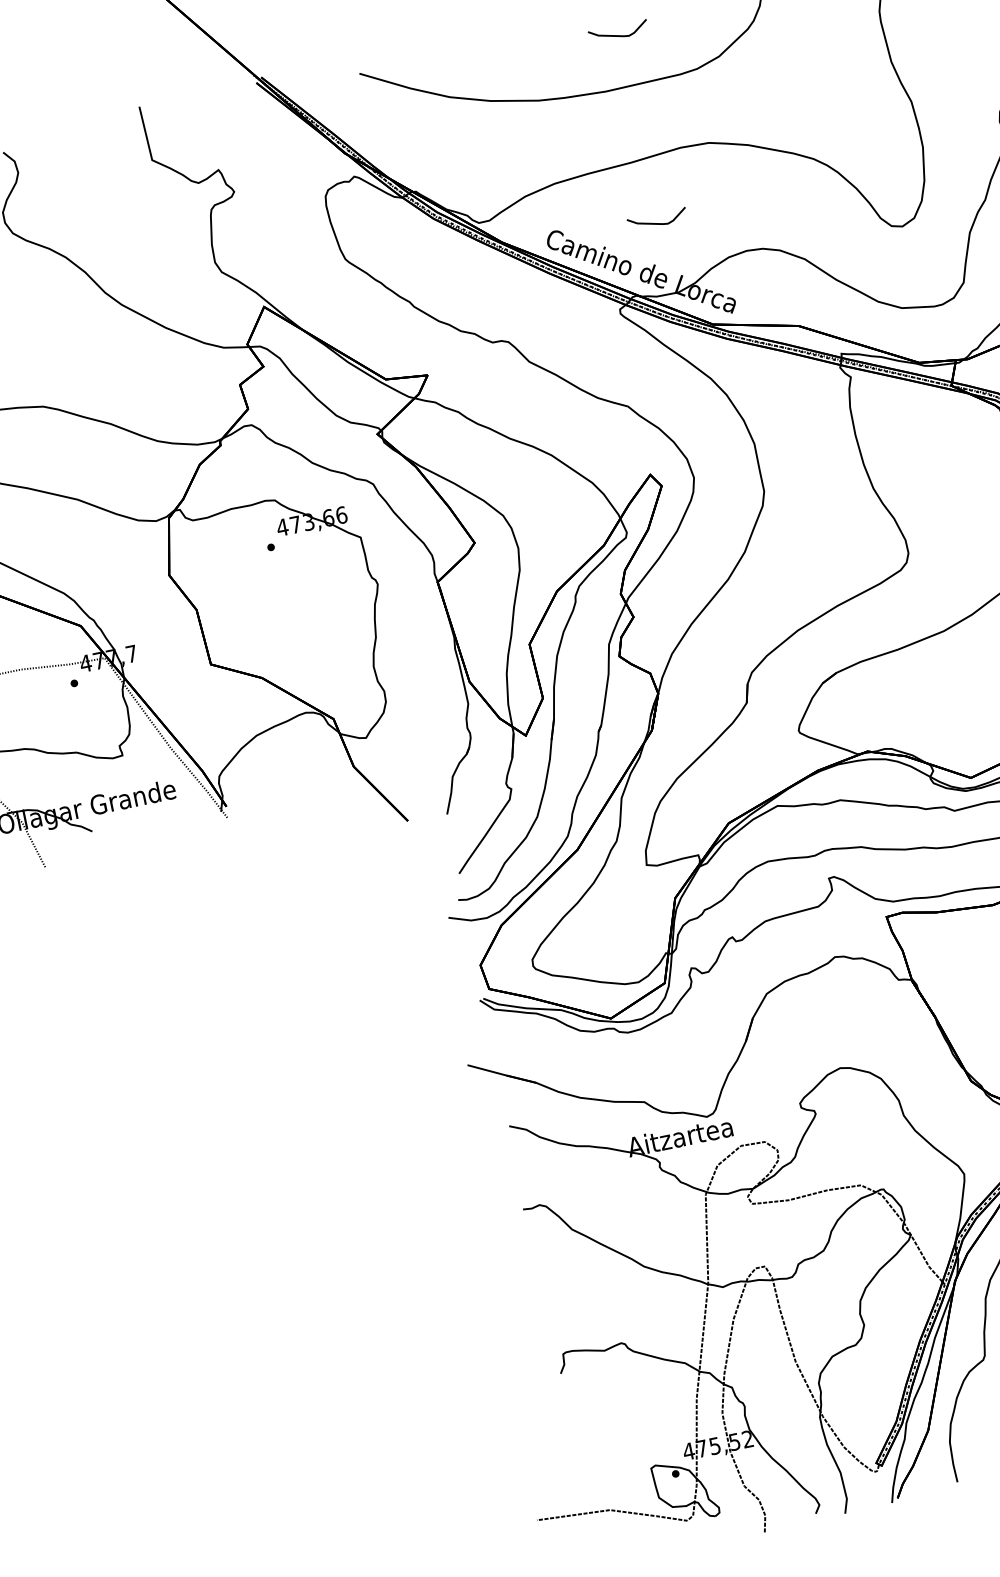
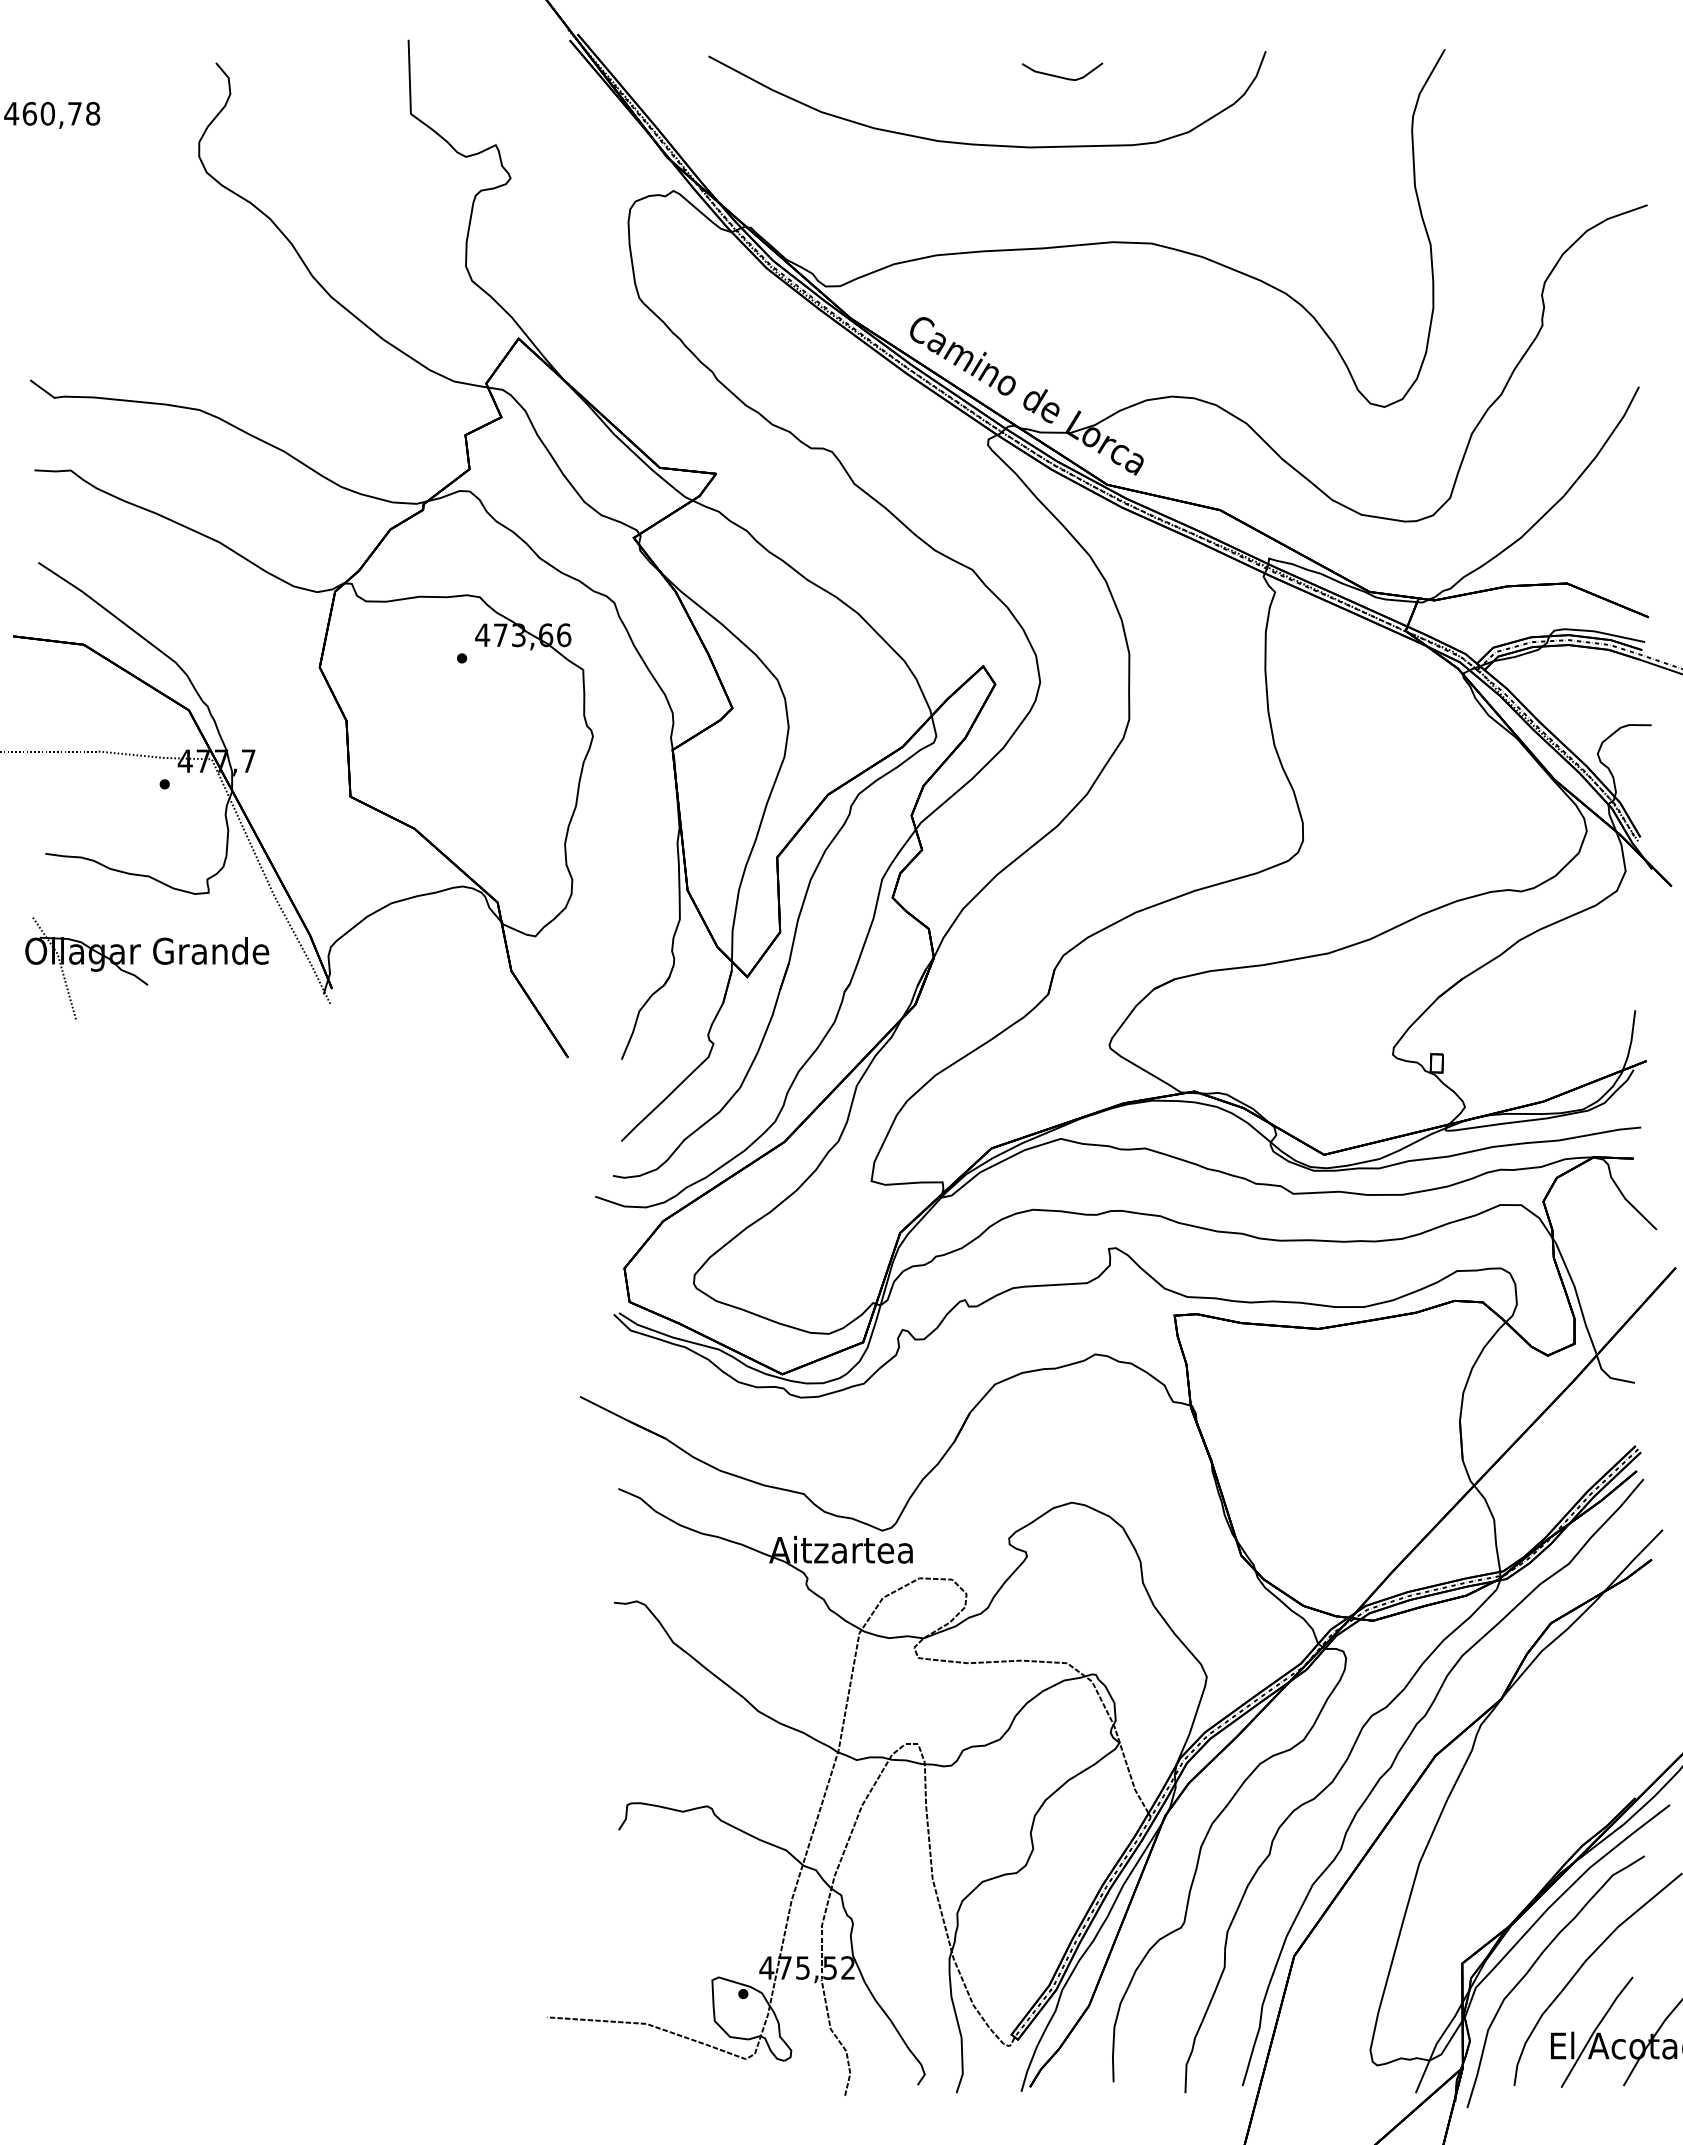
curve: (658, 223) -> (1062, 335), removed

